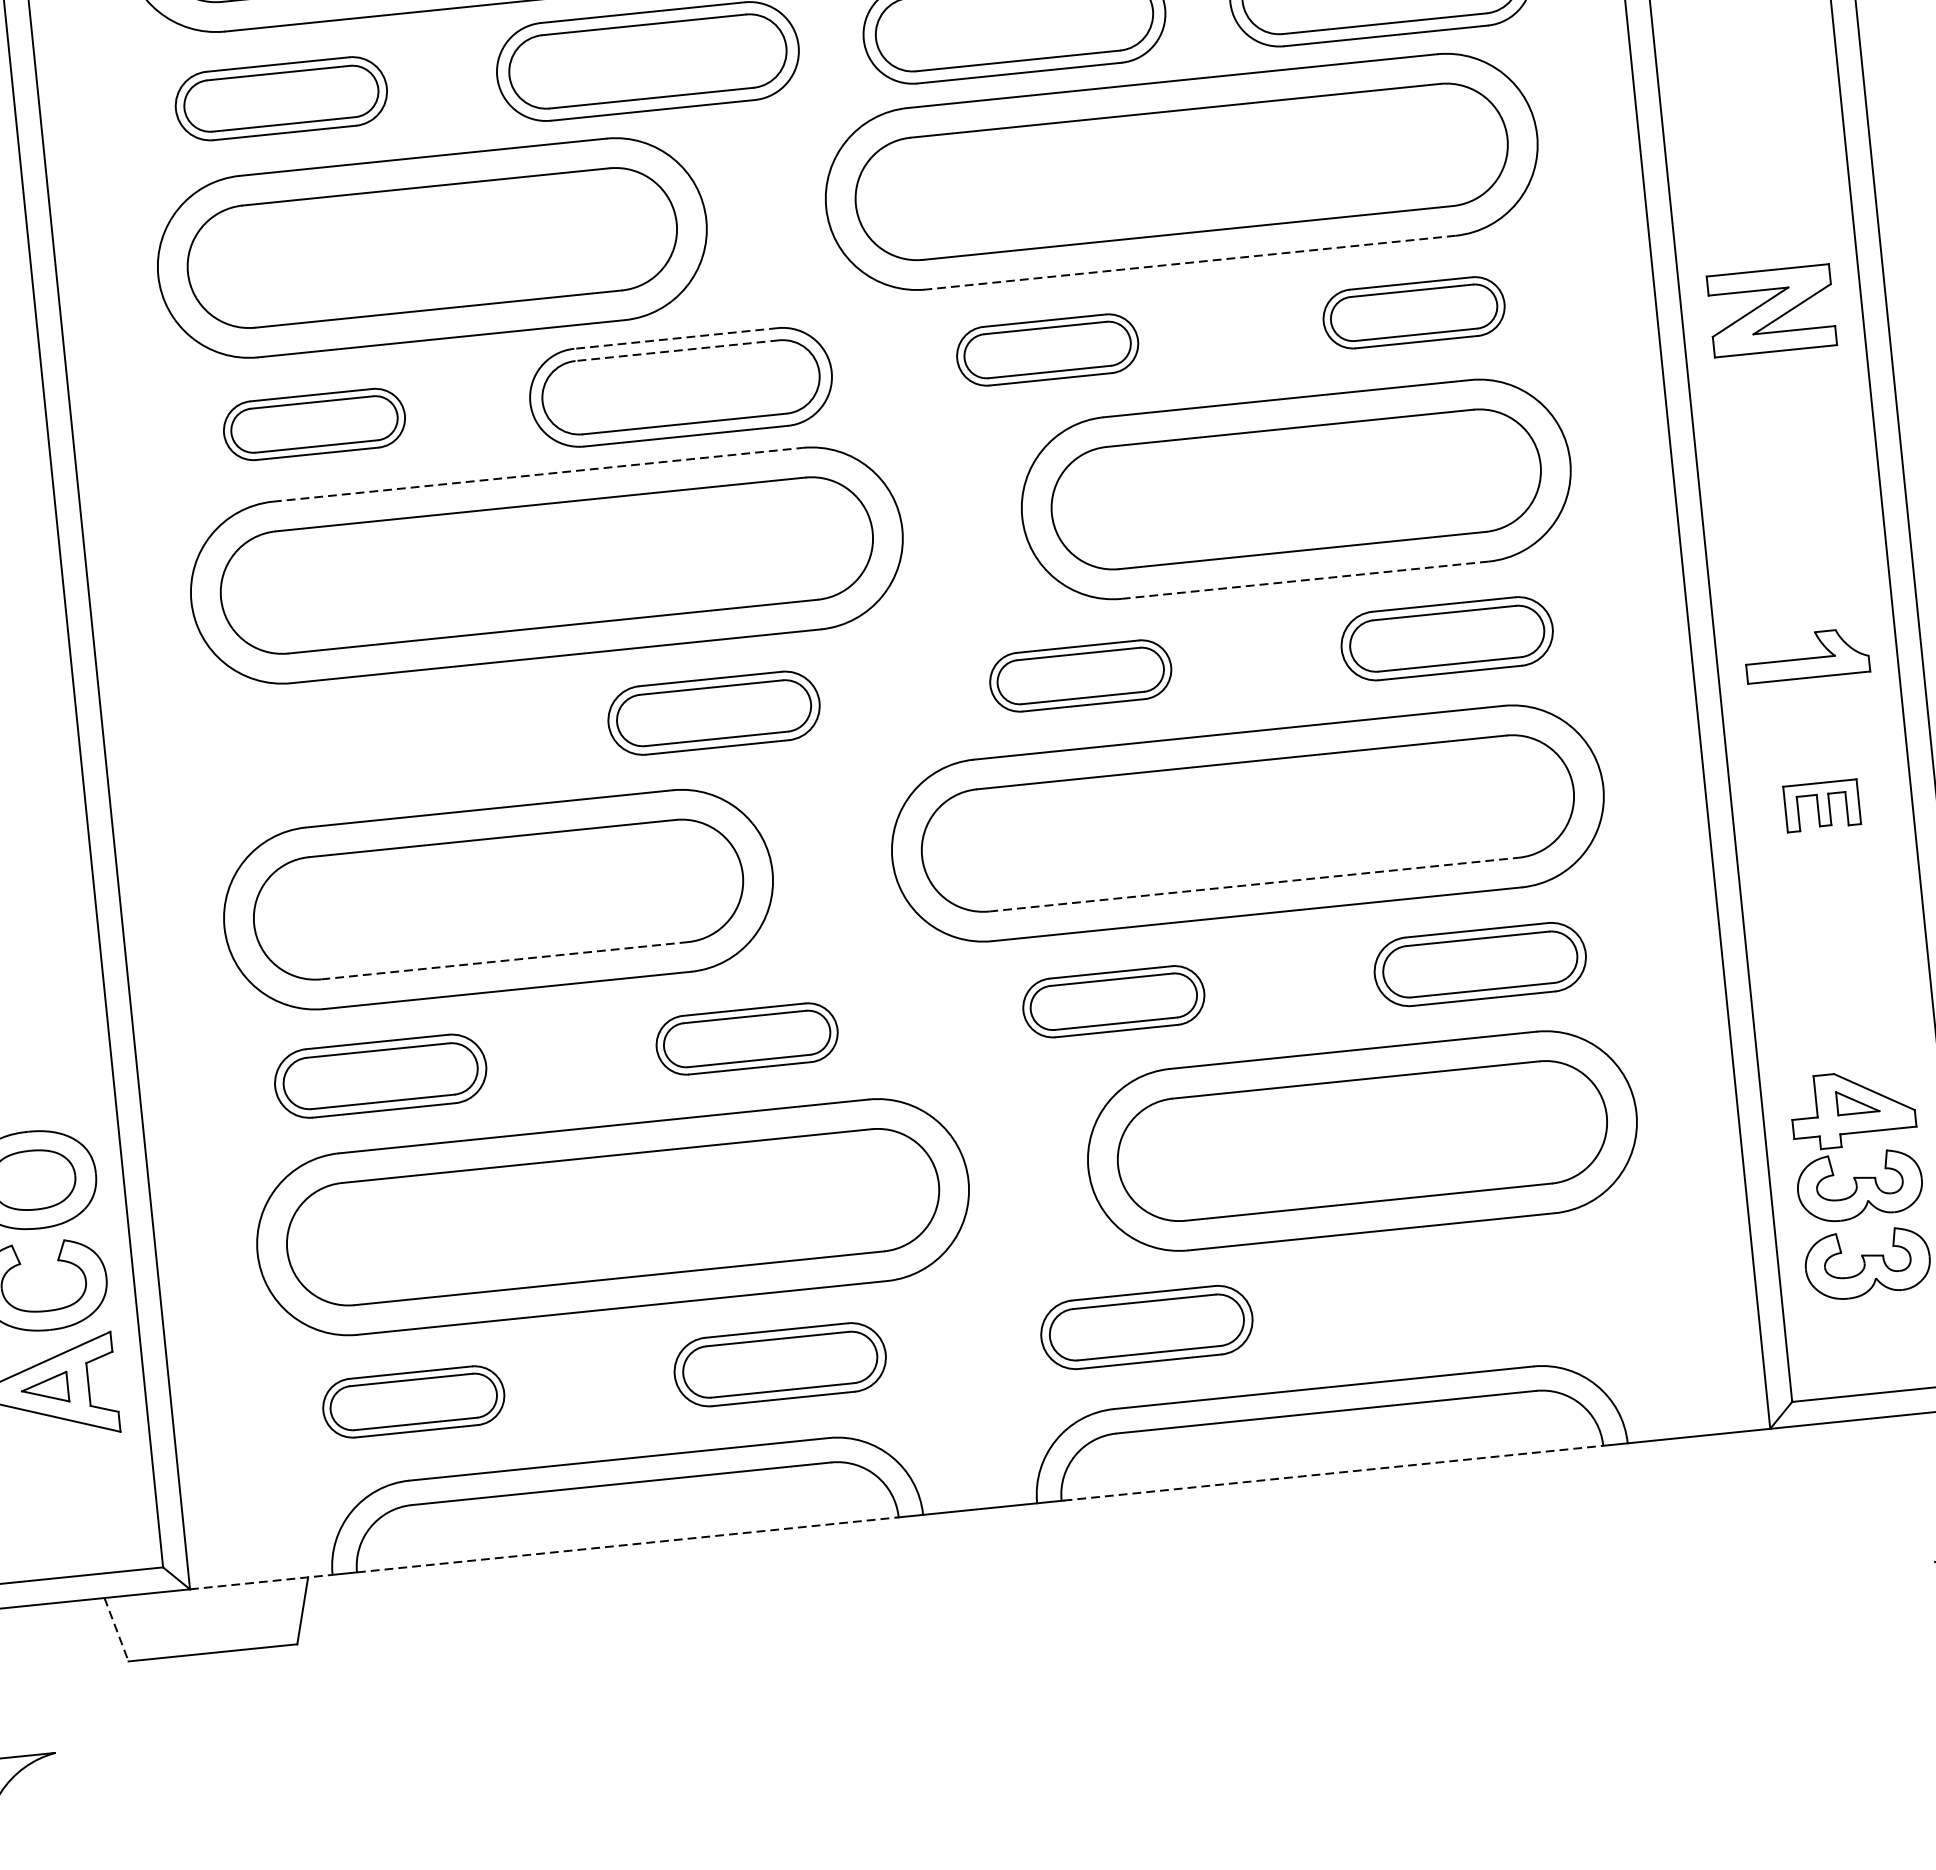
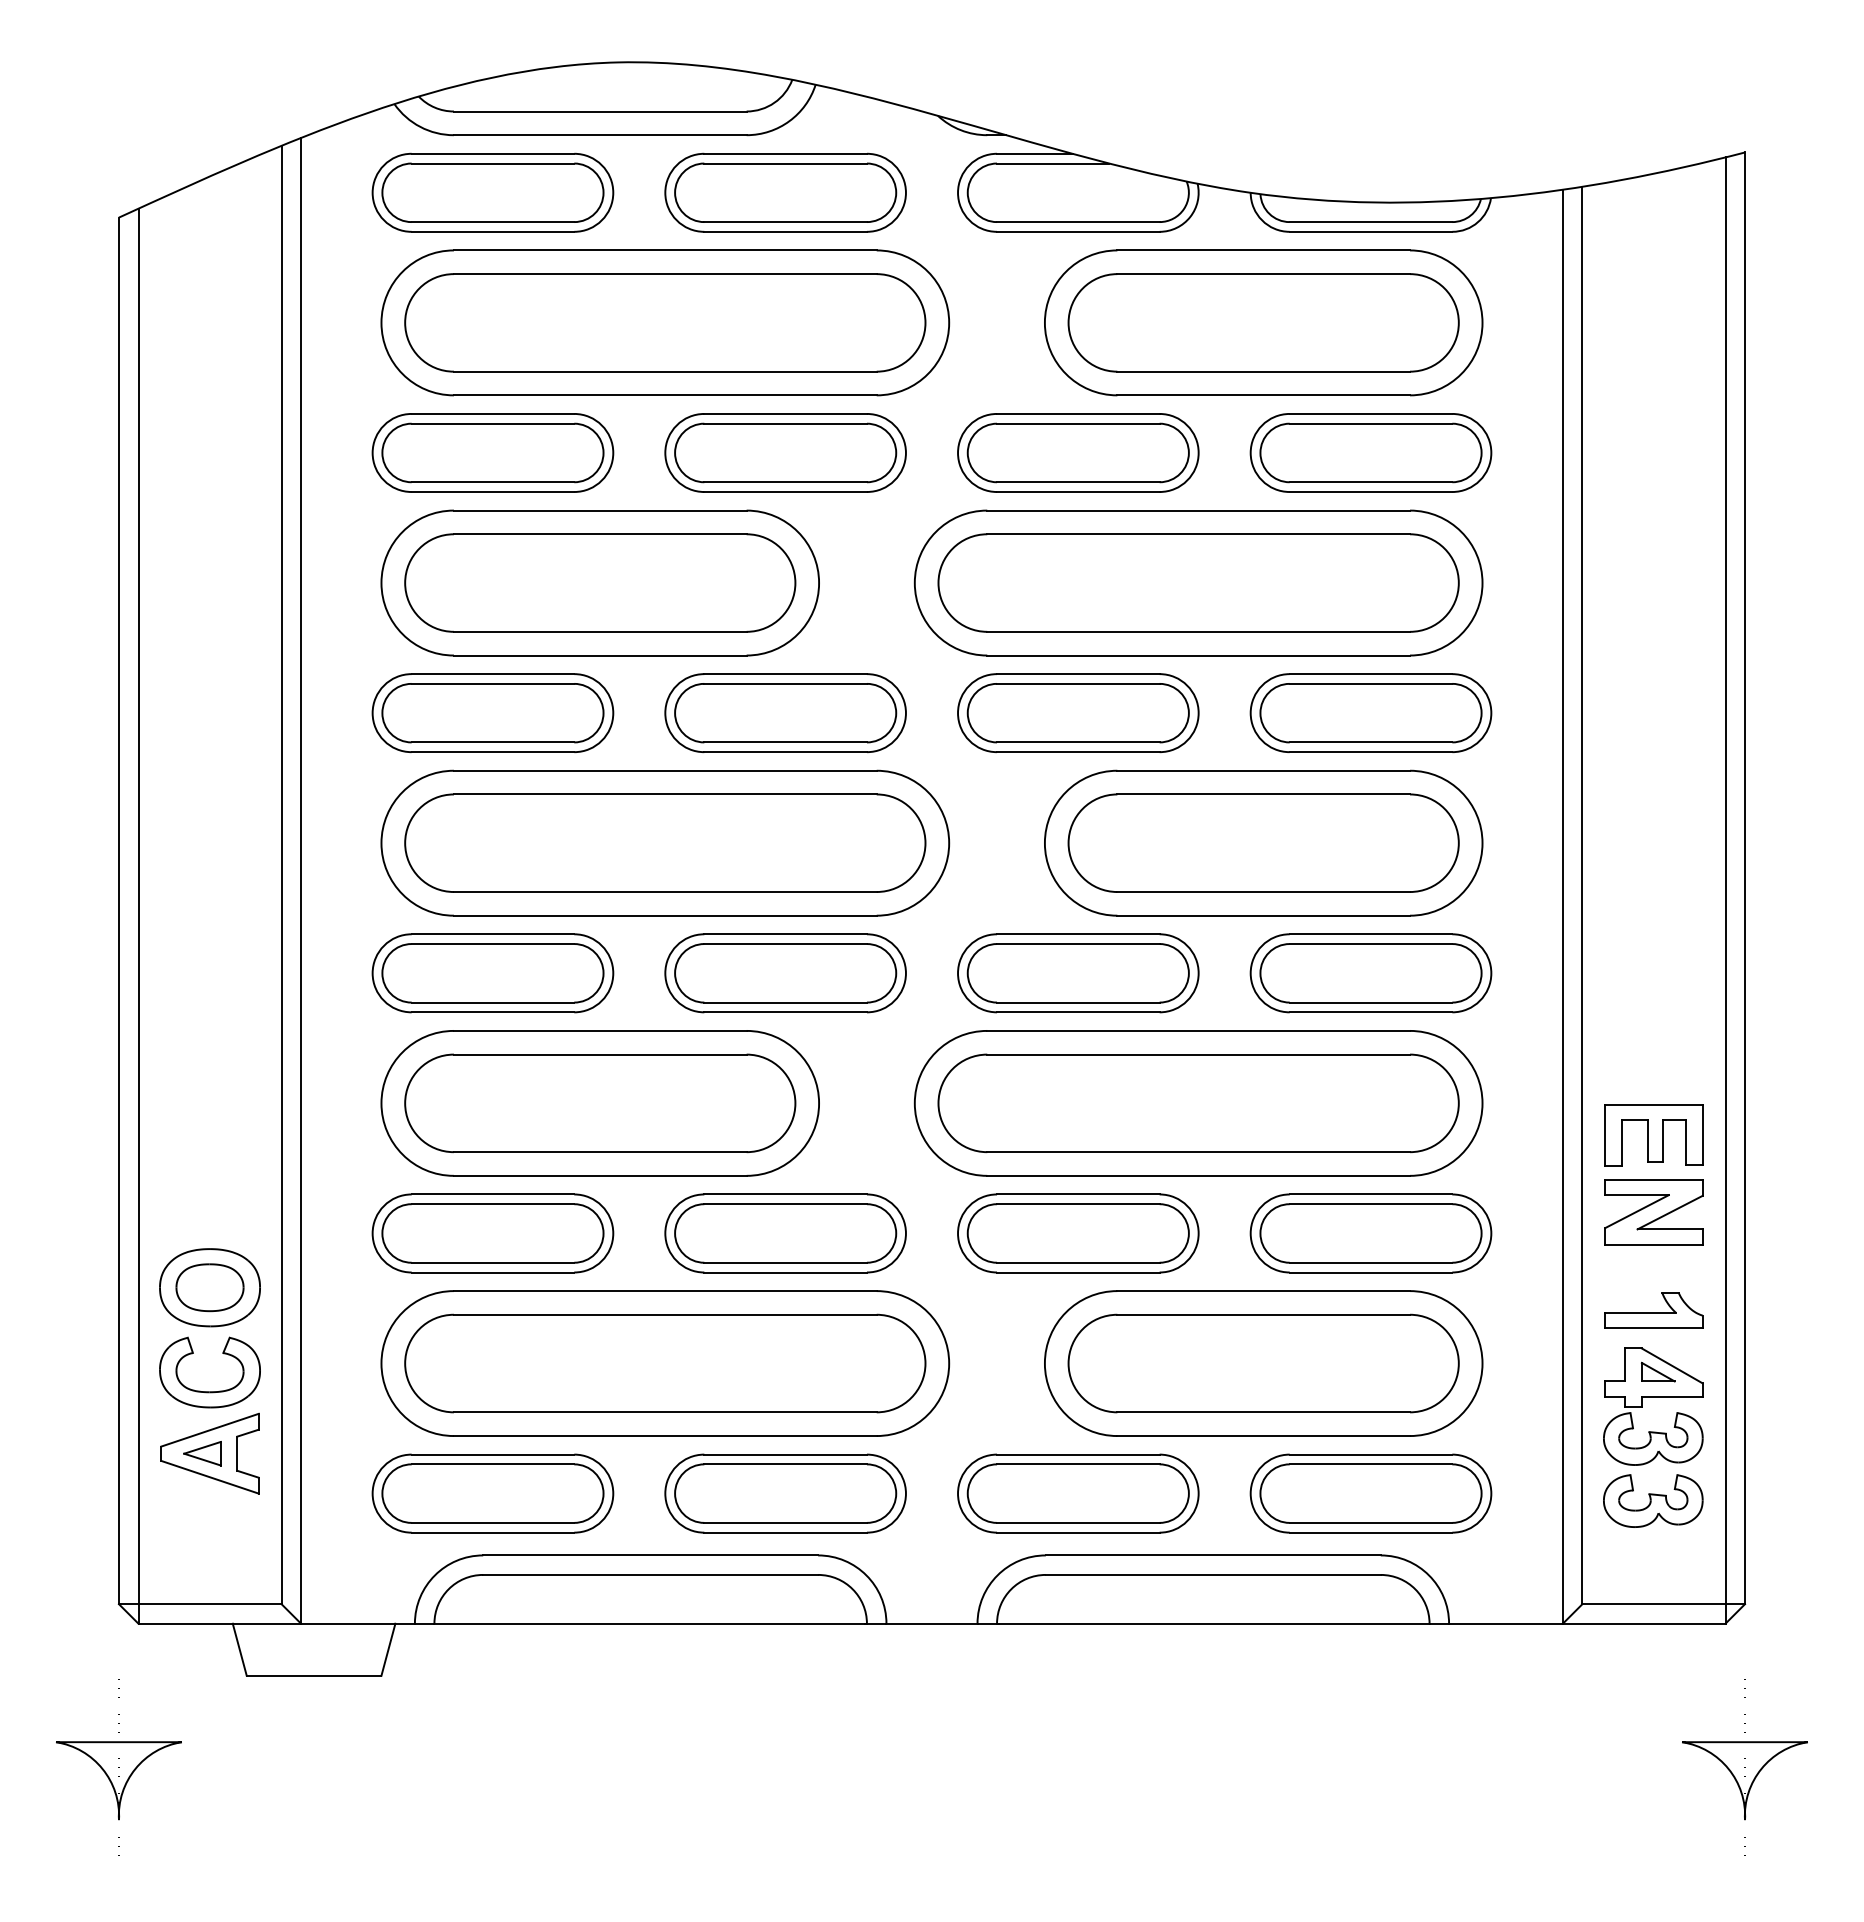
part: (280, 98) -> (492, 452), size x1.43
line: (1190, 262) -> (1198, 655), dashed -> solid
part: (1771, 311) -> (1653, 1212), moved
part: (1413, 312) -> (1370, 712), size x1.67
line: (675, 338) -> (785, 674), dashed -> solid
part: (1047, 349) -> (1078, 712), size x1.67
line: (677, 350) -> (785, 683), dashed -> solid
part: (313, 423) -> (492, 712), size x1.67
line: (537, 474) -> (665, 770), dashed -> solid
line: (1305, 579) -> (1263, 915), dashed -> solid
part: (1446, 638) -> (1370, 973), size x1.43
part: (1806, 655) -> (1653, 1310), moved
part: (1080, 676) -> (1078, 973), size x1.67
part: (713, 713) -> (785, 973), size x1.43
part: (347, 750) -> (492, 973), added
part: (1821, 805) -> (1653, 1135), size x1.67
line: (1255, 884) -> (1199, 1152), dashed -> solid
line: (505, 961) -> (600, 1152), dashed -> solid
part: (1479, 964) -> (1370, 1233), size x1.43
part: (1113, 1001) -> (1078, 1233), size x1.67
part: (747, 1039) -> (785, 1233), size x1.67
part: (380, 1076) -> (492, 1233), size x1.43
part: (1512, 1290) -> (1370, 1493), added
part: (1147, 1327) -> (1078, 1493), size x1.43
part: (780, 1364) -> (785, 1493), size x1.43
part: (413, 1401) -> (492, 1493), size x1.67
line: (1333, 1472) -> (1214, 1623), dashed -> solid
line: (627, 1544) -> (650, 1623), dashed -> solid
line: (261, 1581) -> (358, 1623), dashed -> solid
line: (116, 1629) -> (239, 1649), dashed -> solid

